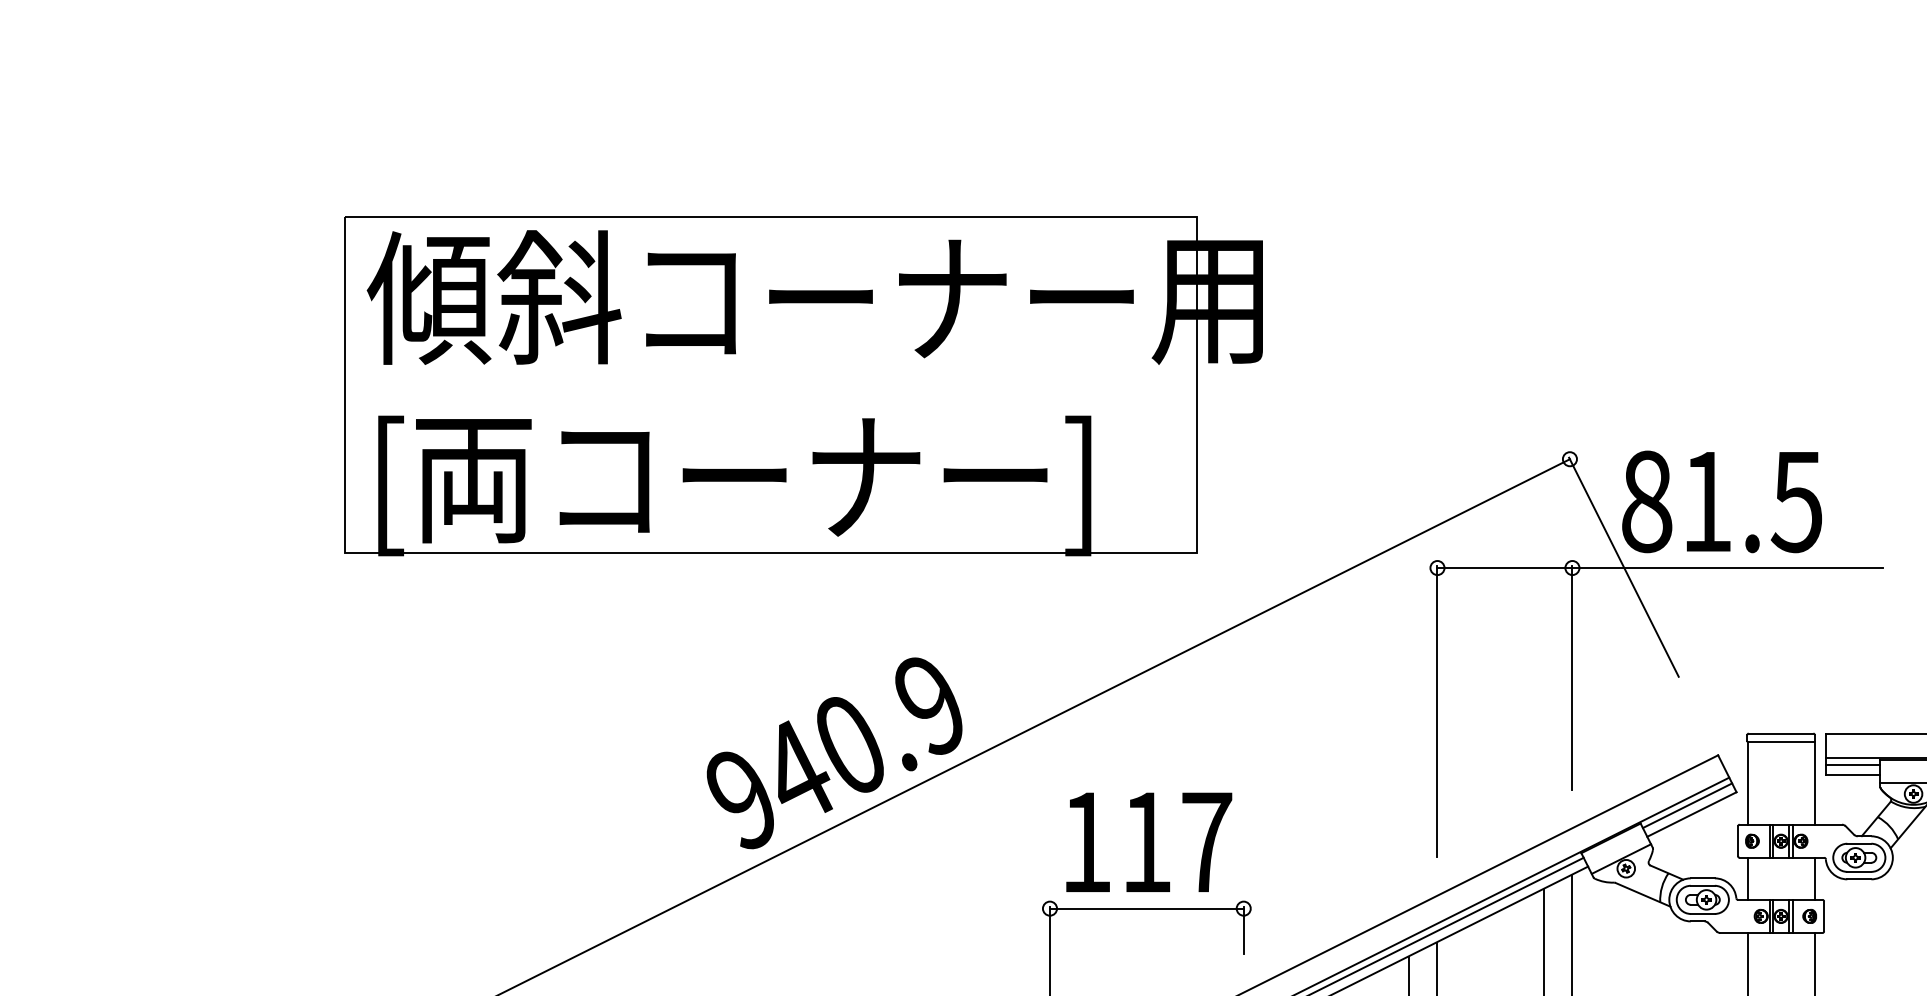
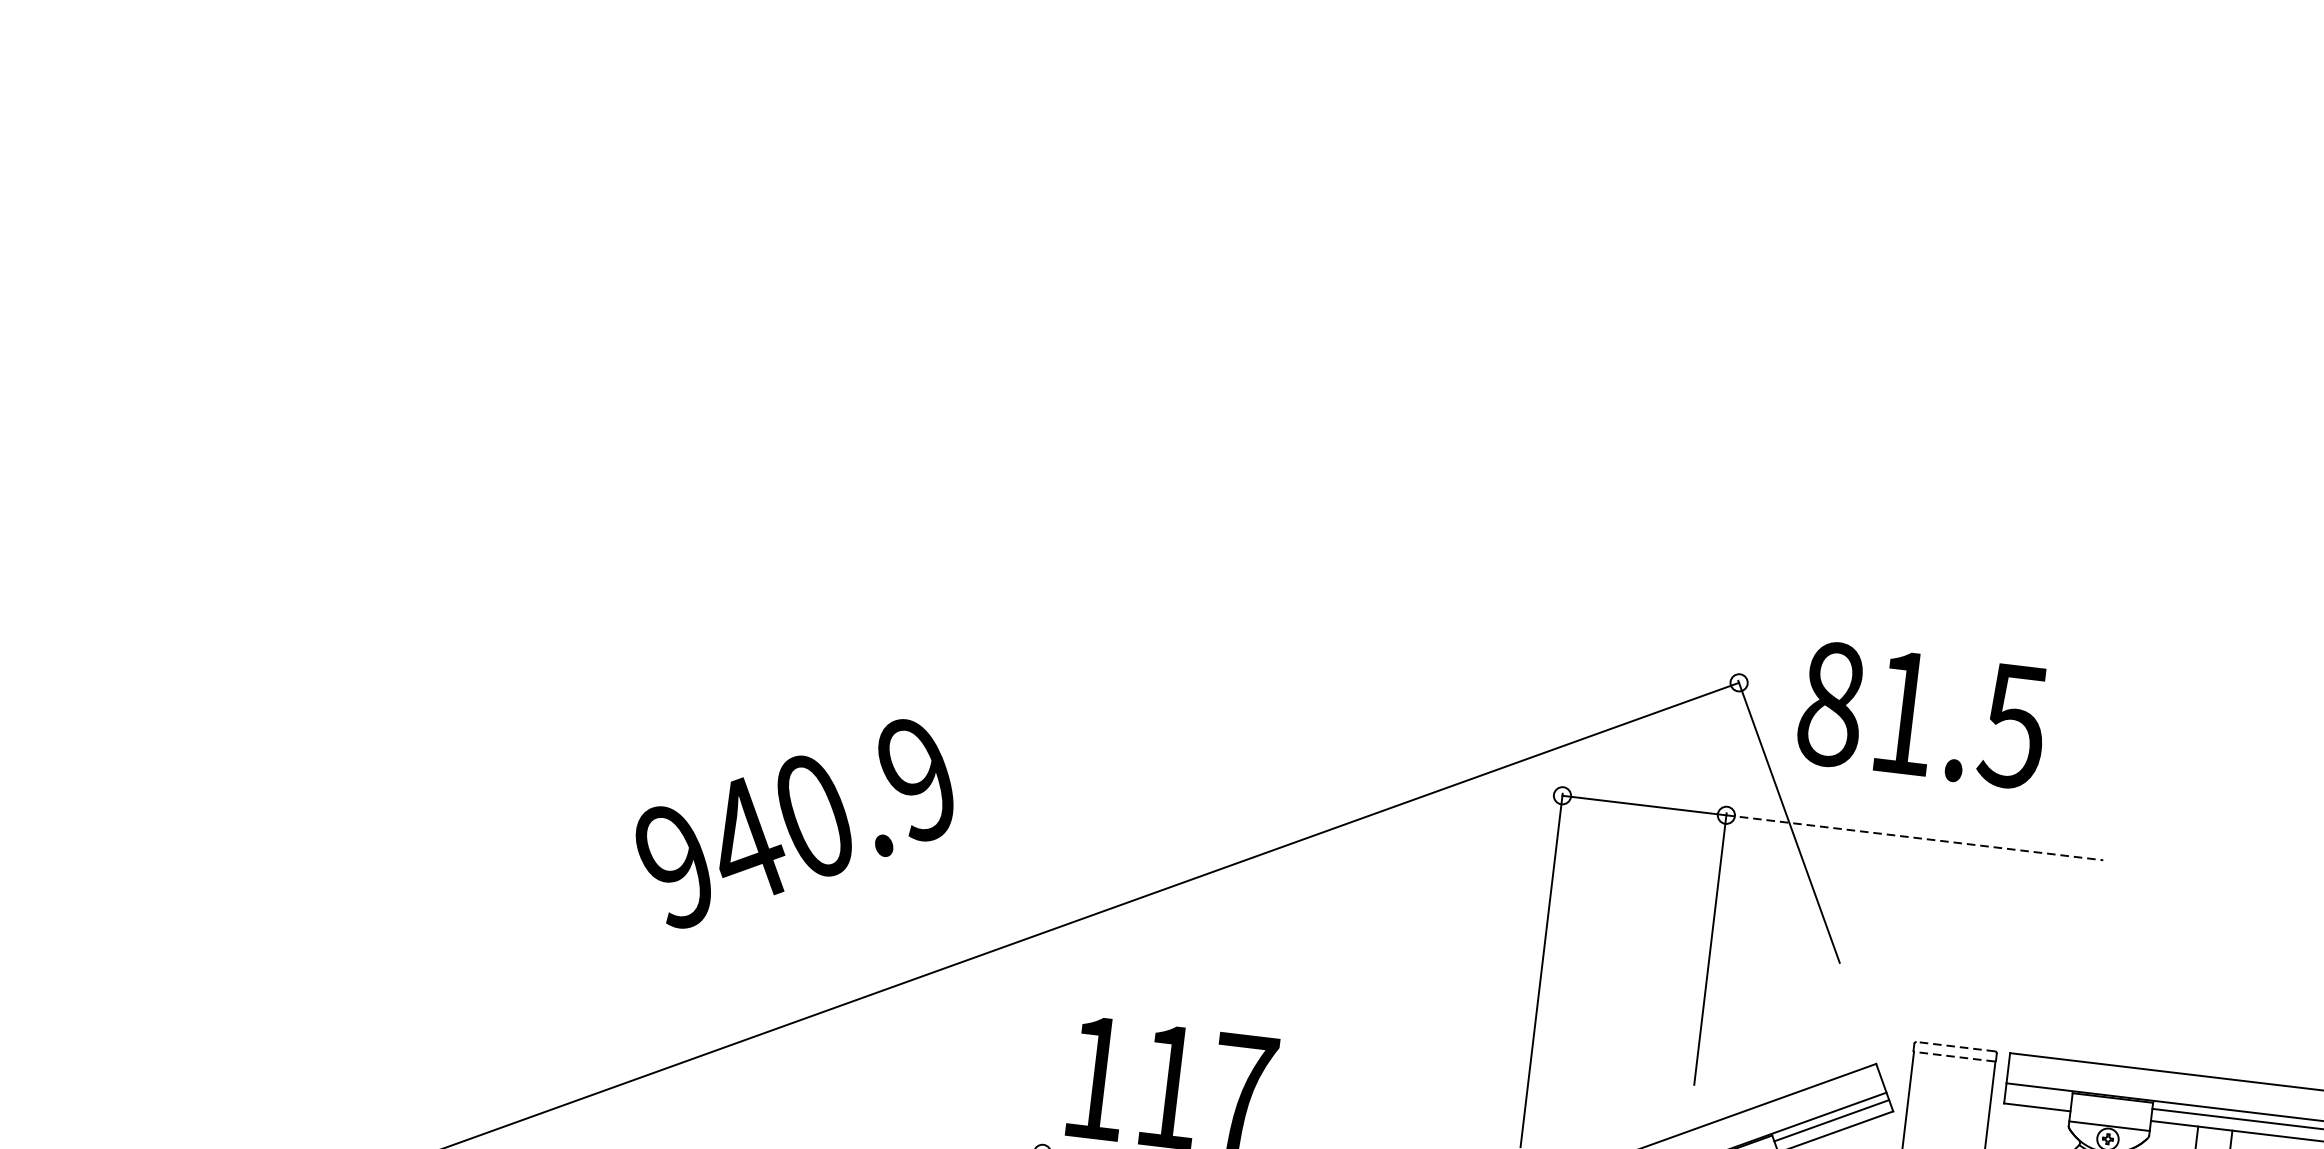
part: (803, 386) -> (818, 483), removed
text: (1721, 501) -> (1921, 714), moved
line: (1728, 568) -> (1915, 838), solid -> dashed
line: (1780, 733) -> (1955, 1046), solid -> dashed
line: (1780, 741) -> (1953, 1056), solid -> dashed
text: (834, 753) -> (794, 824), moved
line: (1852, 765) -> (2037, 1095), removed

